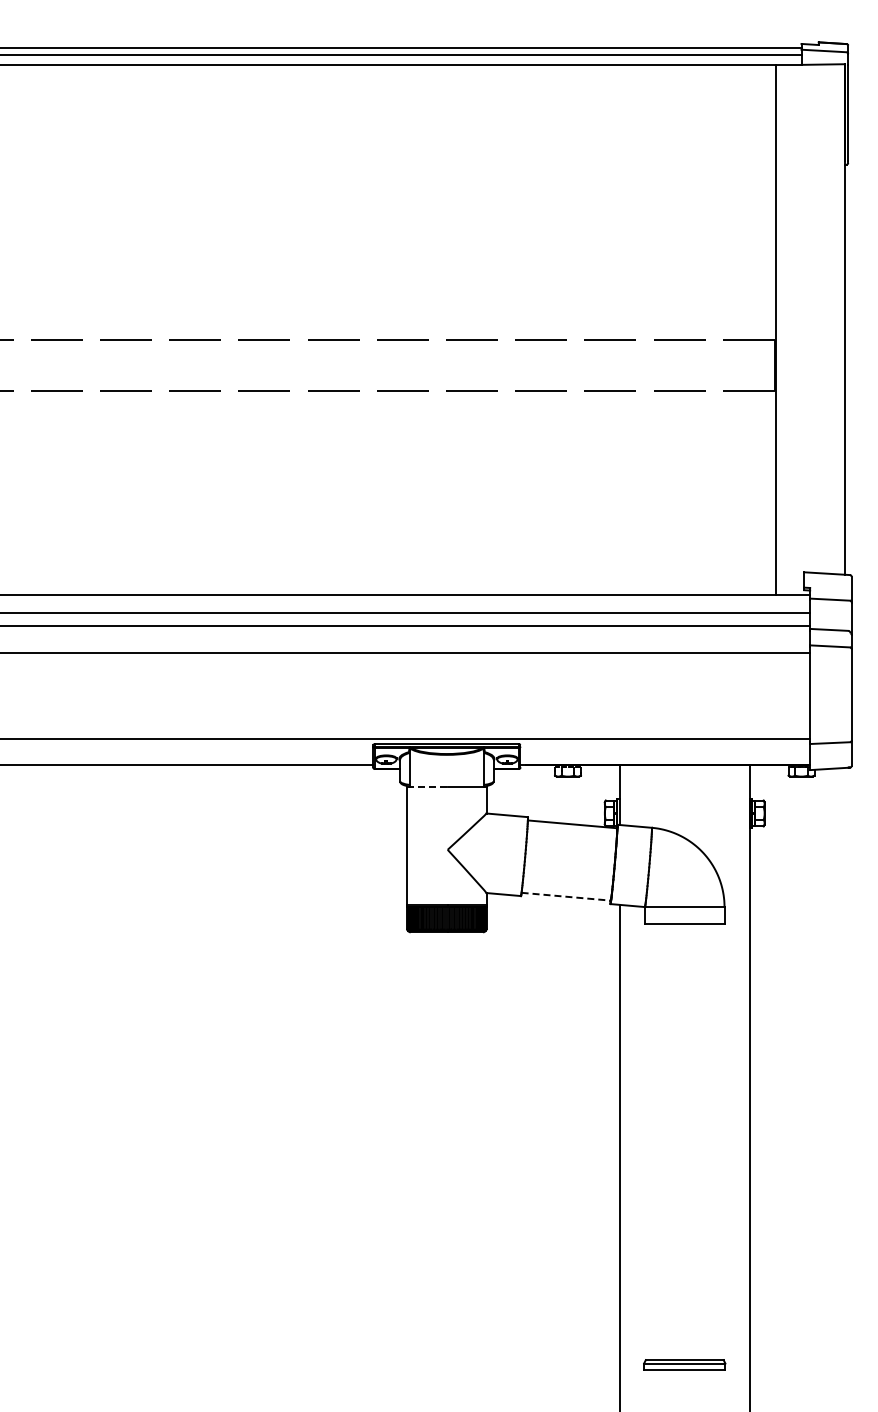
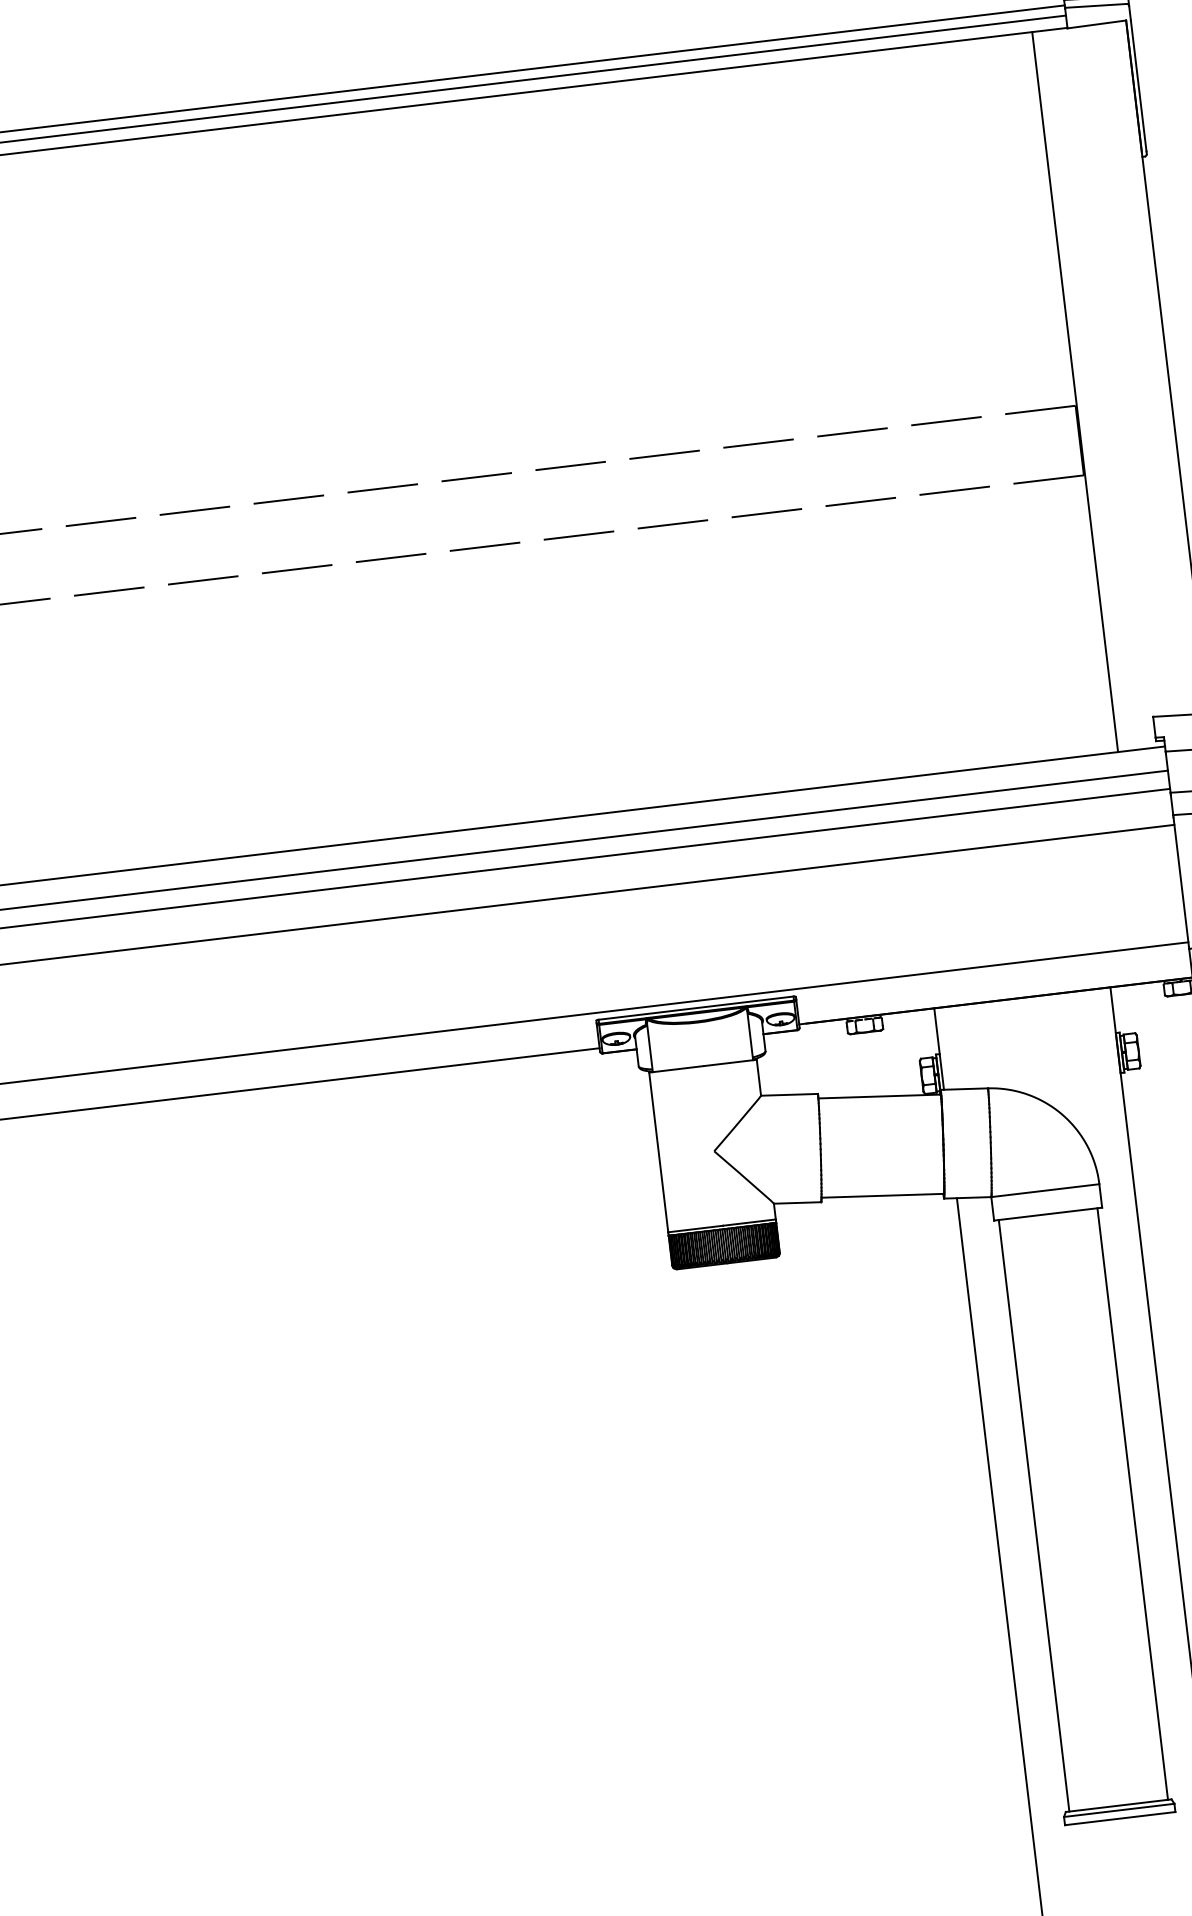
line: (427, 787) -> (676, 1069), dashed -> solid
line: (566, 896) -> (883, 1195), dashed -> solid
line: (648, 1142) -> (1034, 1516), added
line: (721, 1142) -> (1133, 1504), added

